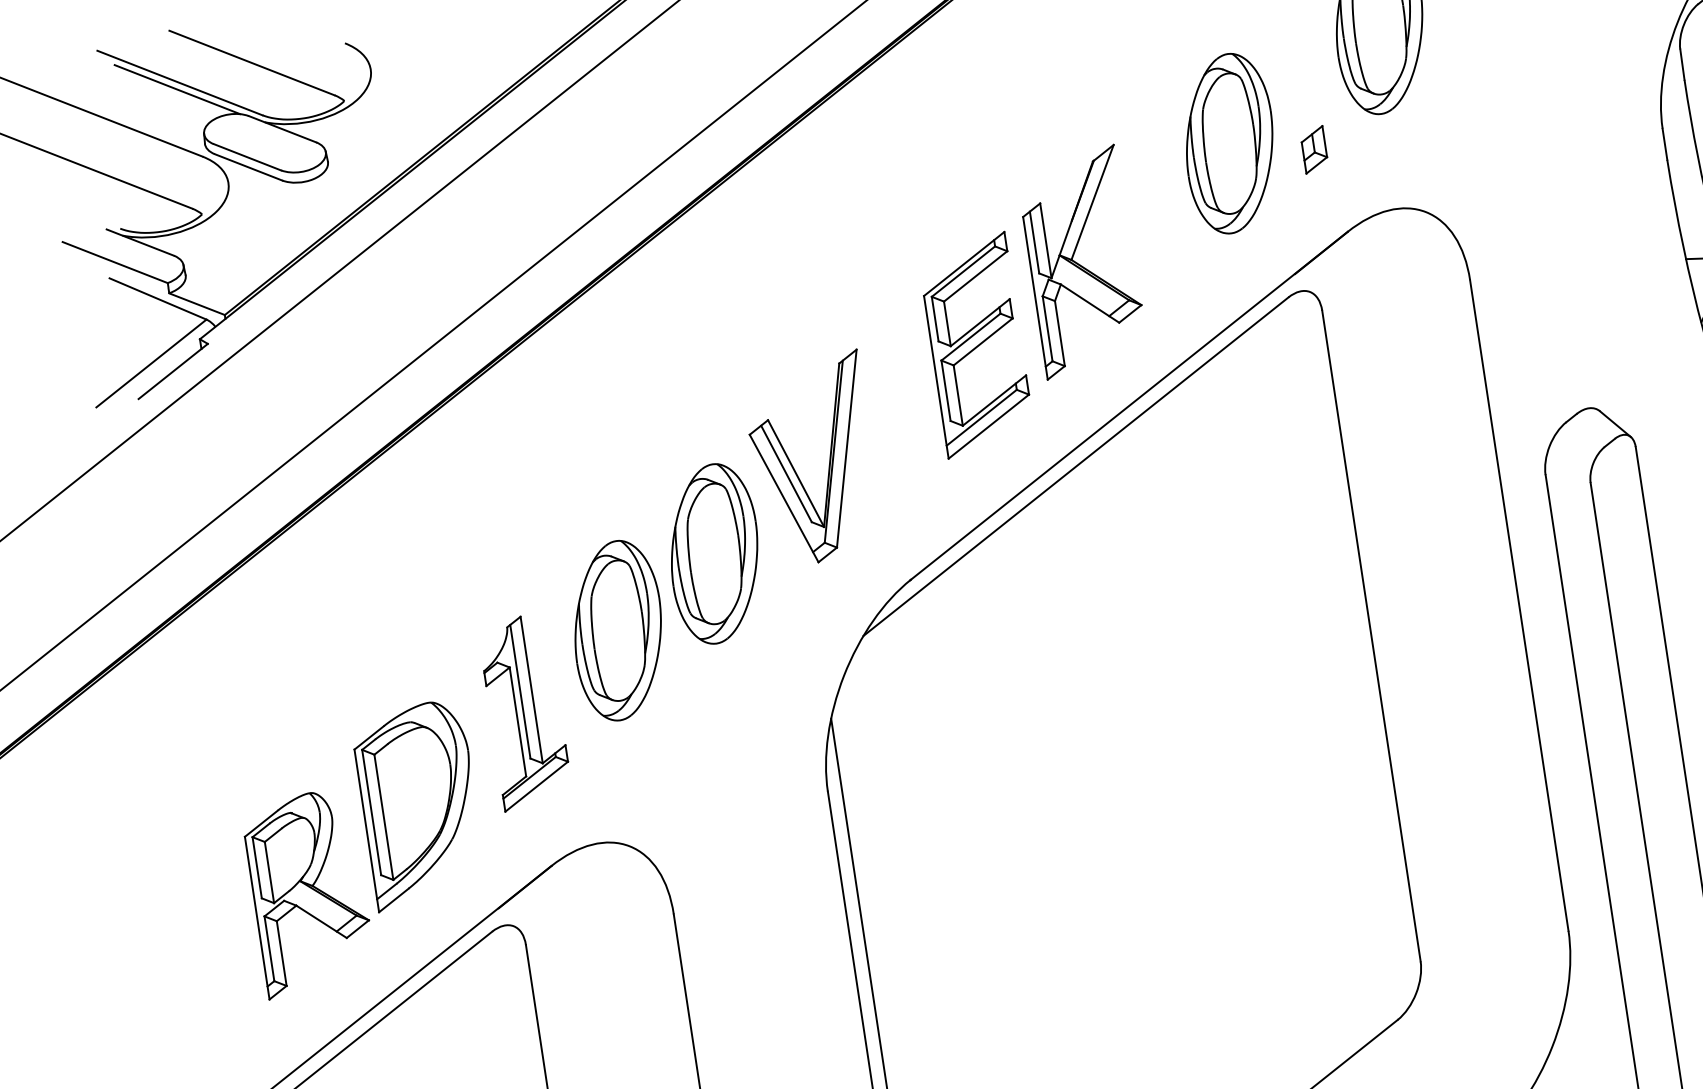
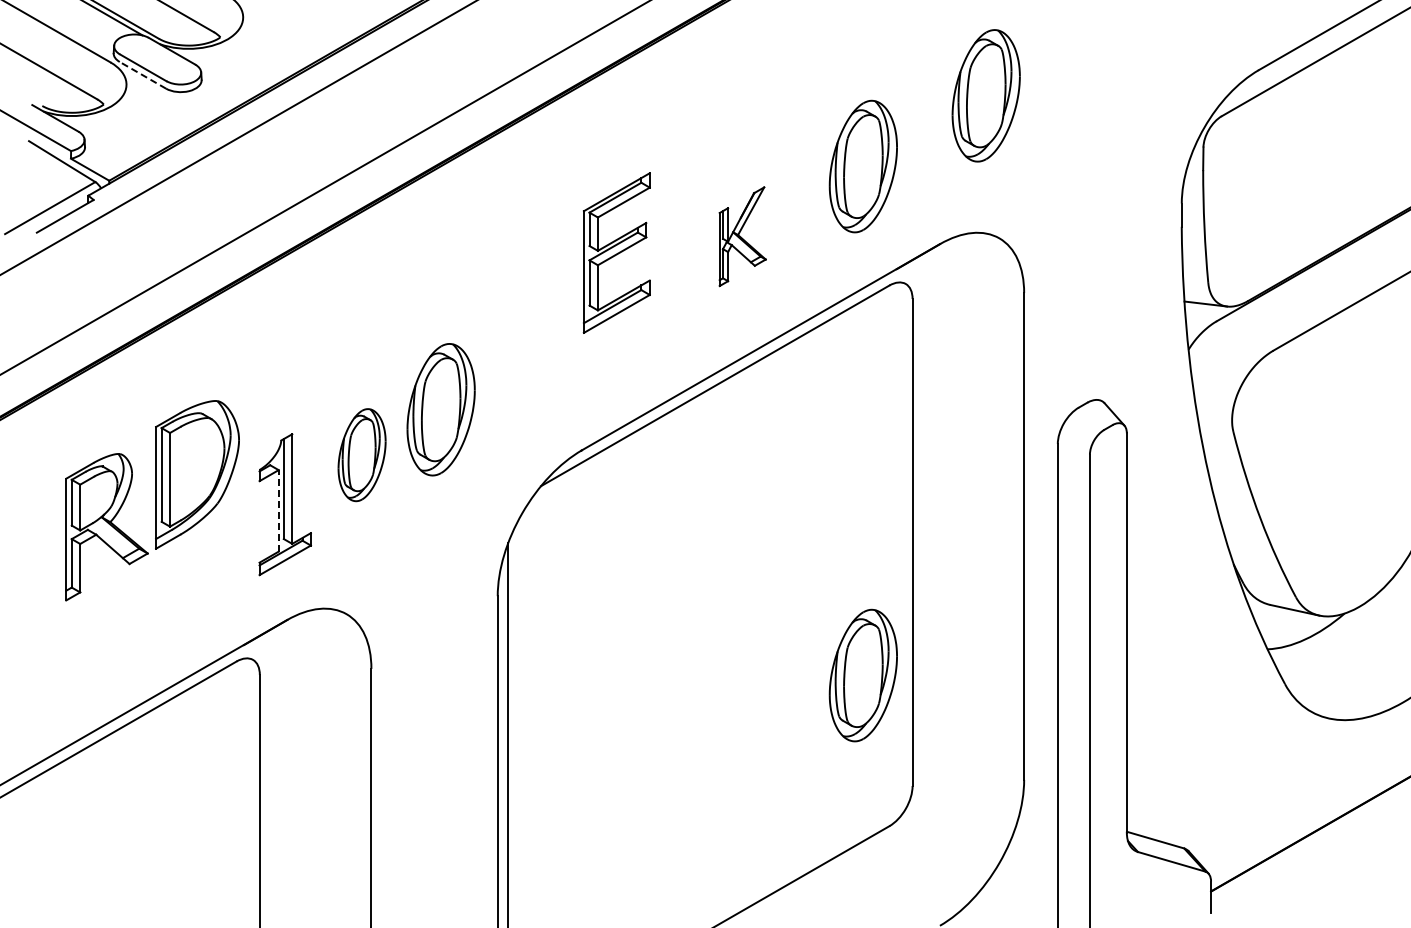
part: (1313, 148) -> (924, 179), removed
line: (247, 167) -> (142, 75), solid -> dashed
part: (1082, 261) -> (742, 236), size x0.6
part: (975, 344) -> (616, 252), moved
part: (828, 462) -> (534, 355), removed
part: (617, 629) -> (361, 454), size x0.7
line: (517, 721) -> (278, 510), solid -> dashed
part: (1331, 823) -> (862, 675), added
part: (364, 848) -> (152, 500), moved

